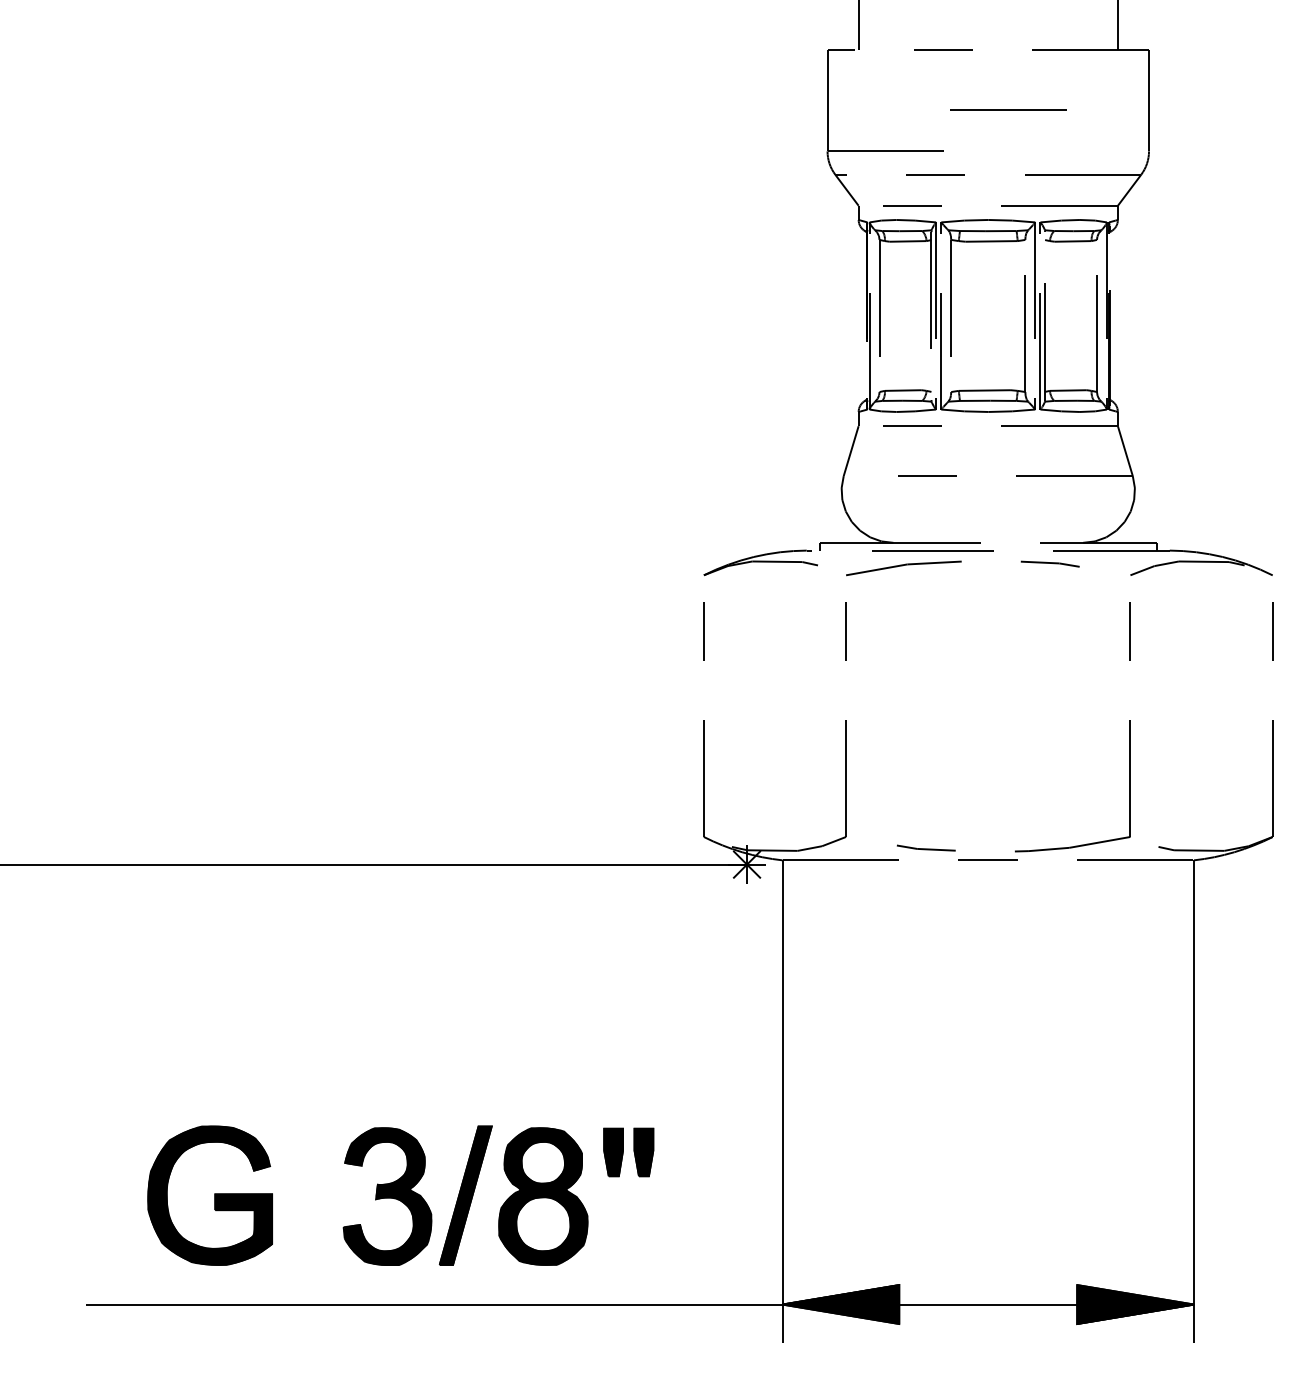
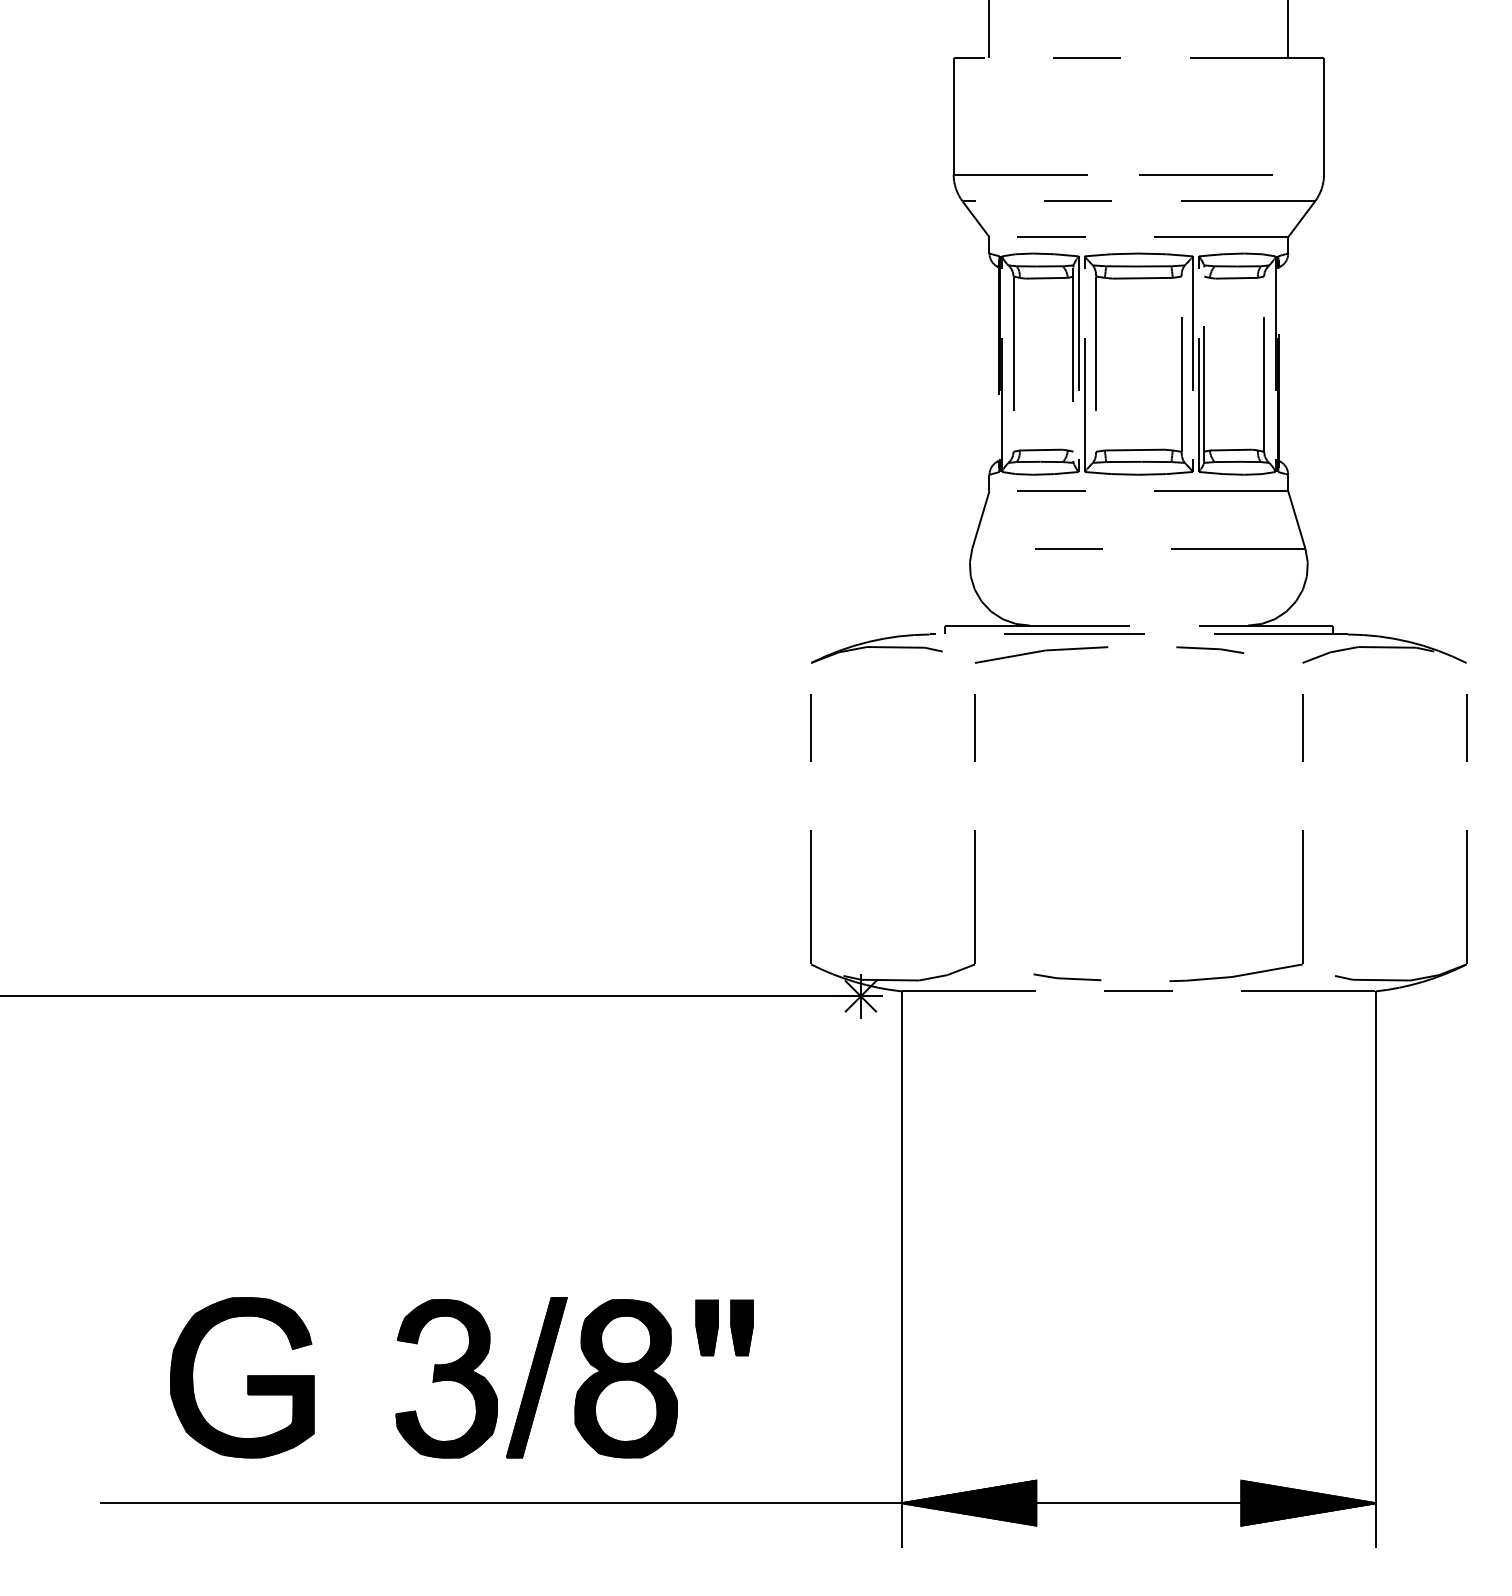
line: (1008, 109) -> (1205, 173), moved

